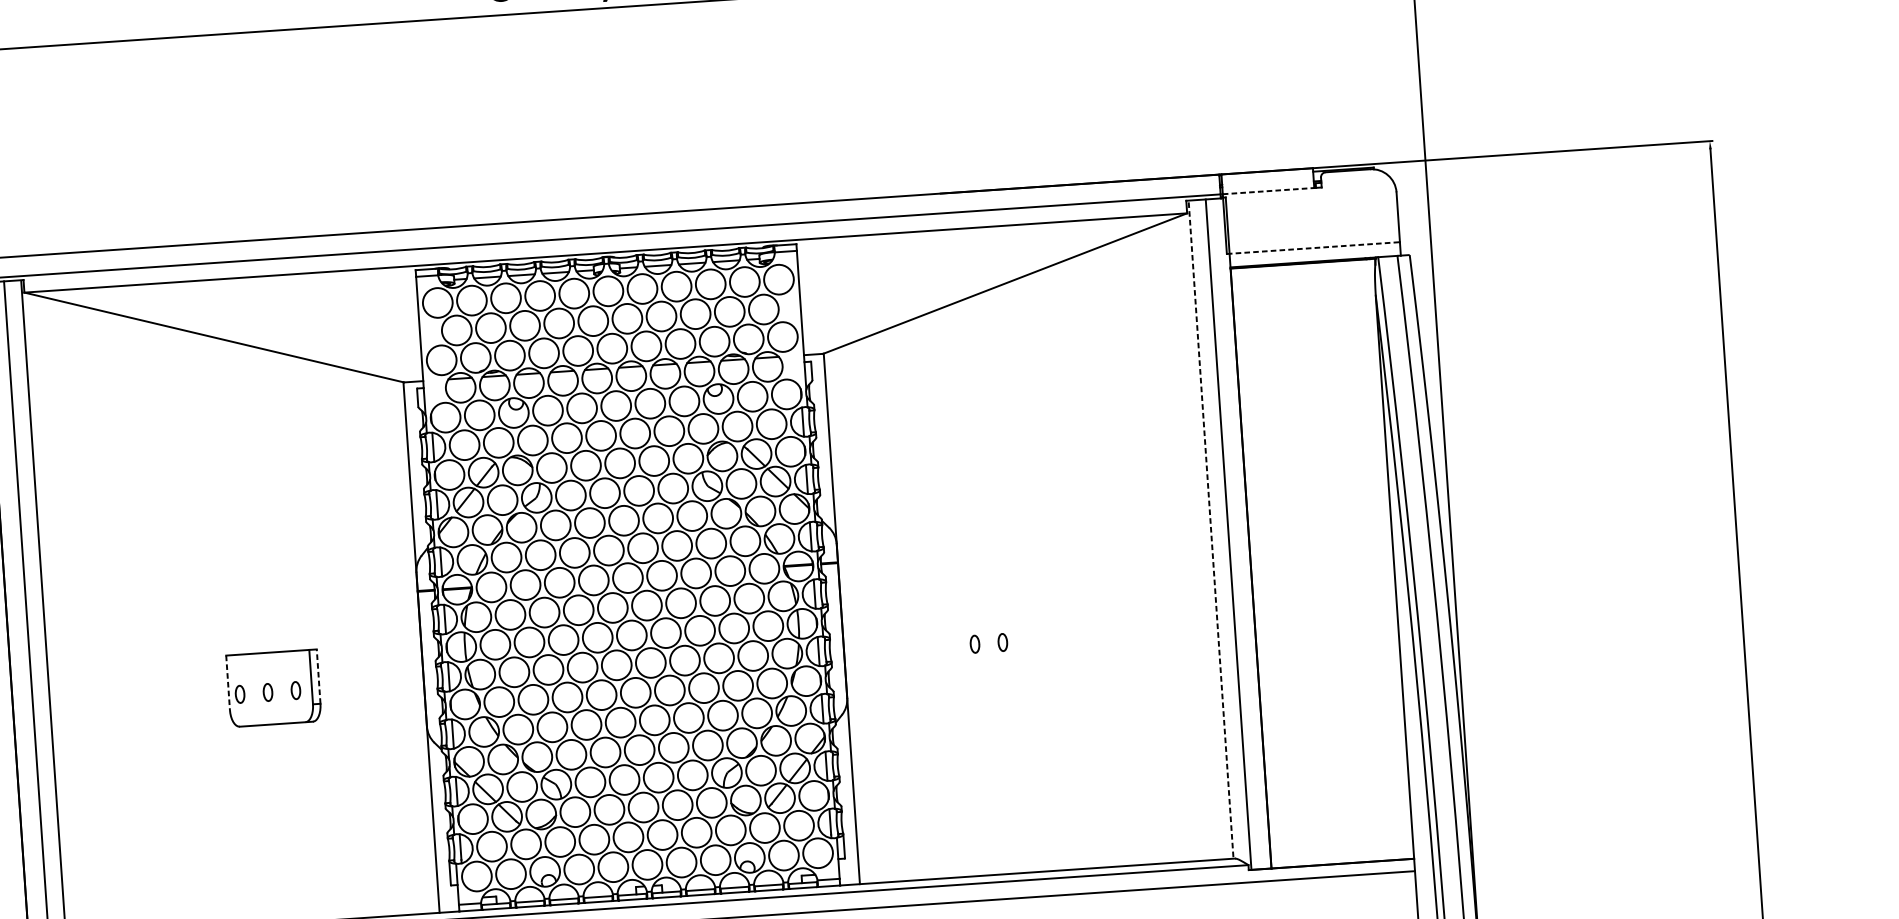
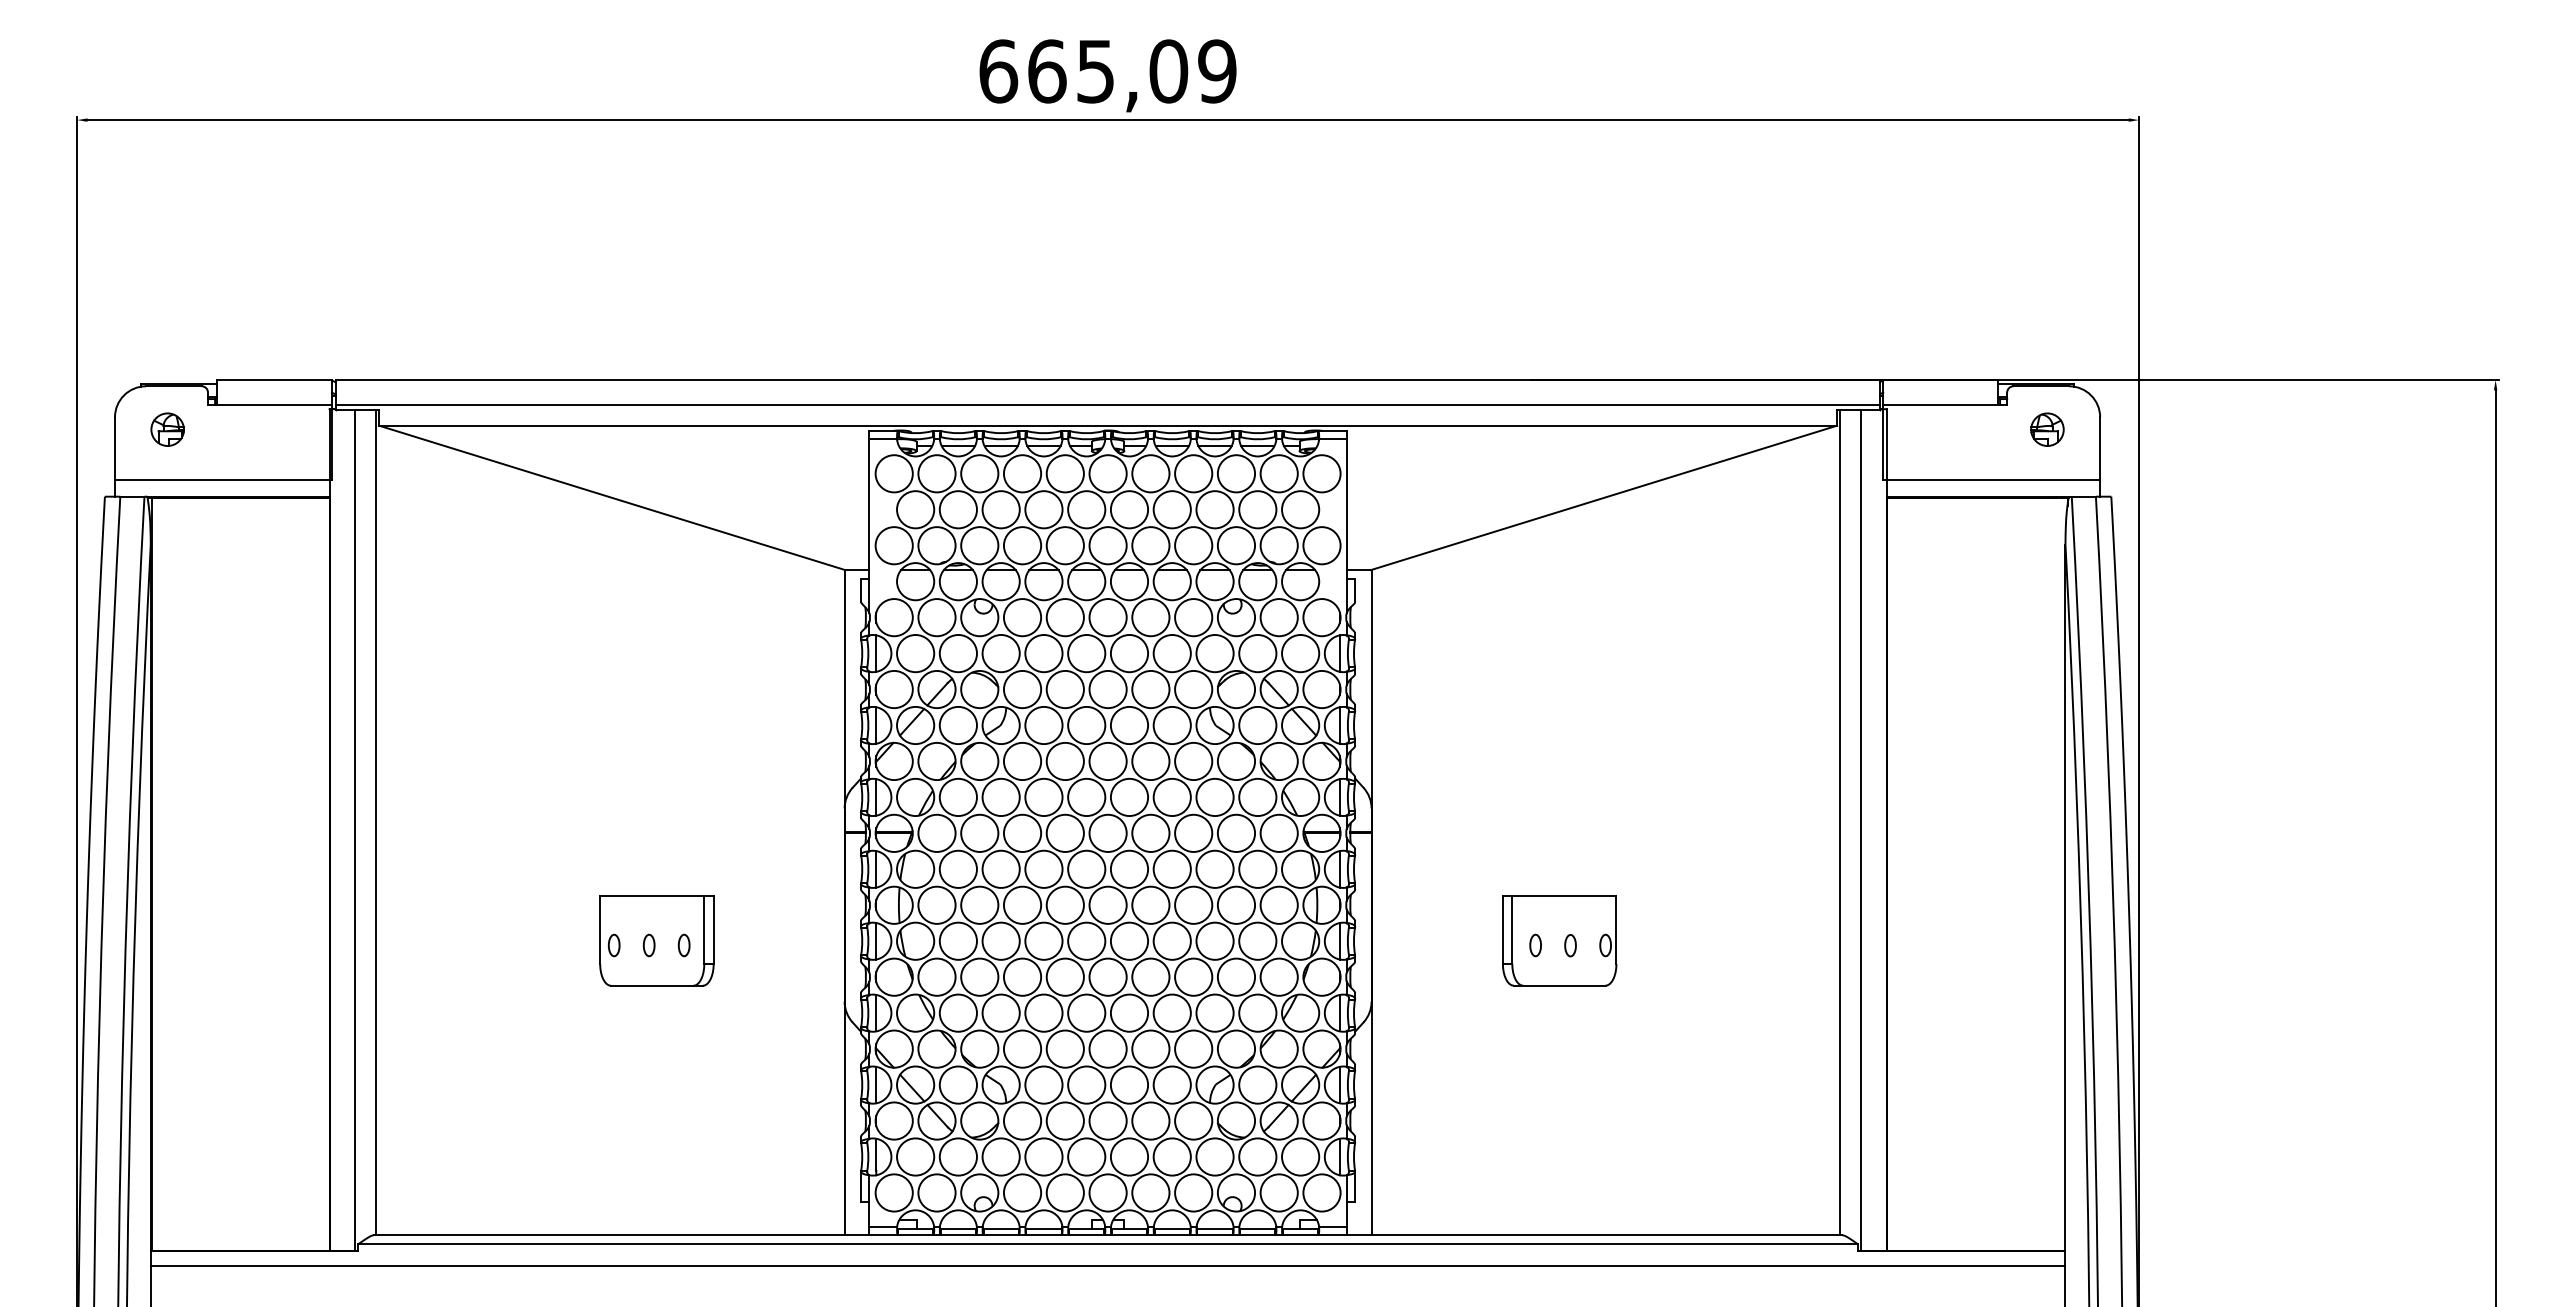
line: (1269, 190) -> (1941, 404), dashed -> solid
part: (1355, 204) -> (2047, 429), added
line: (1314, 247) -> (1992, 479), dashed -> solid
line: (1211, 531) -> (1840, 824), dashed -> solid
part: (993, 638) -> (1559, 940), added
line: (318, 676) -> (713, 929), dashed -> solid
line: (228, 683) -> (600, 930), dashed -> solid

